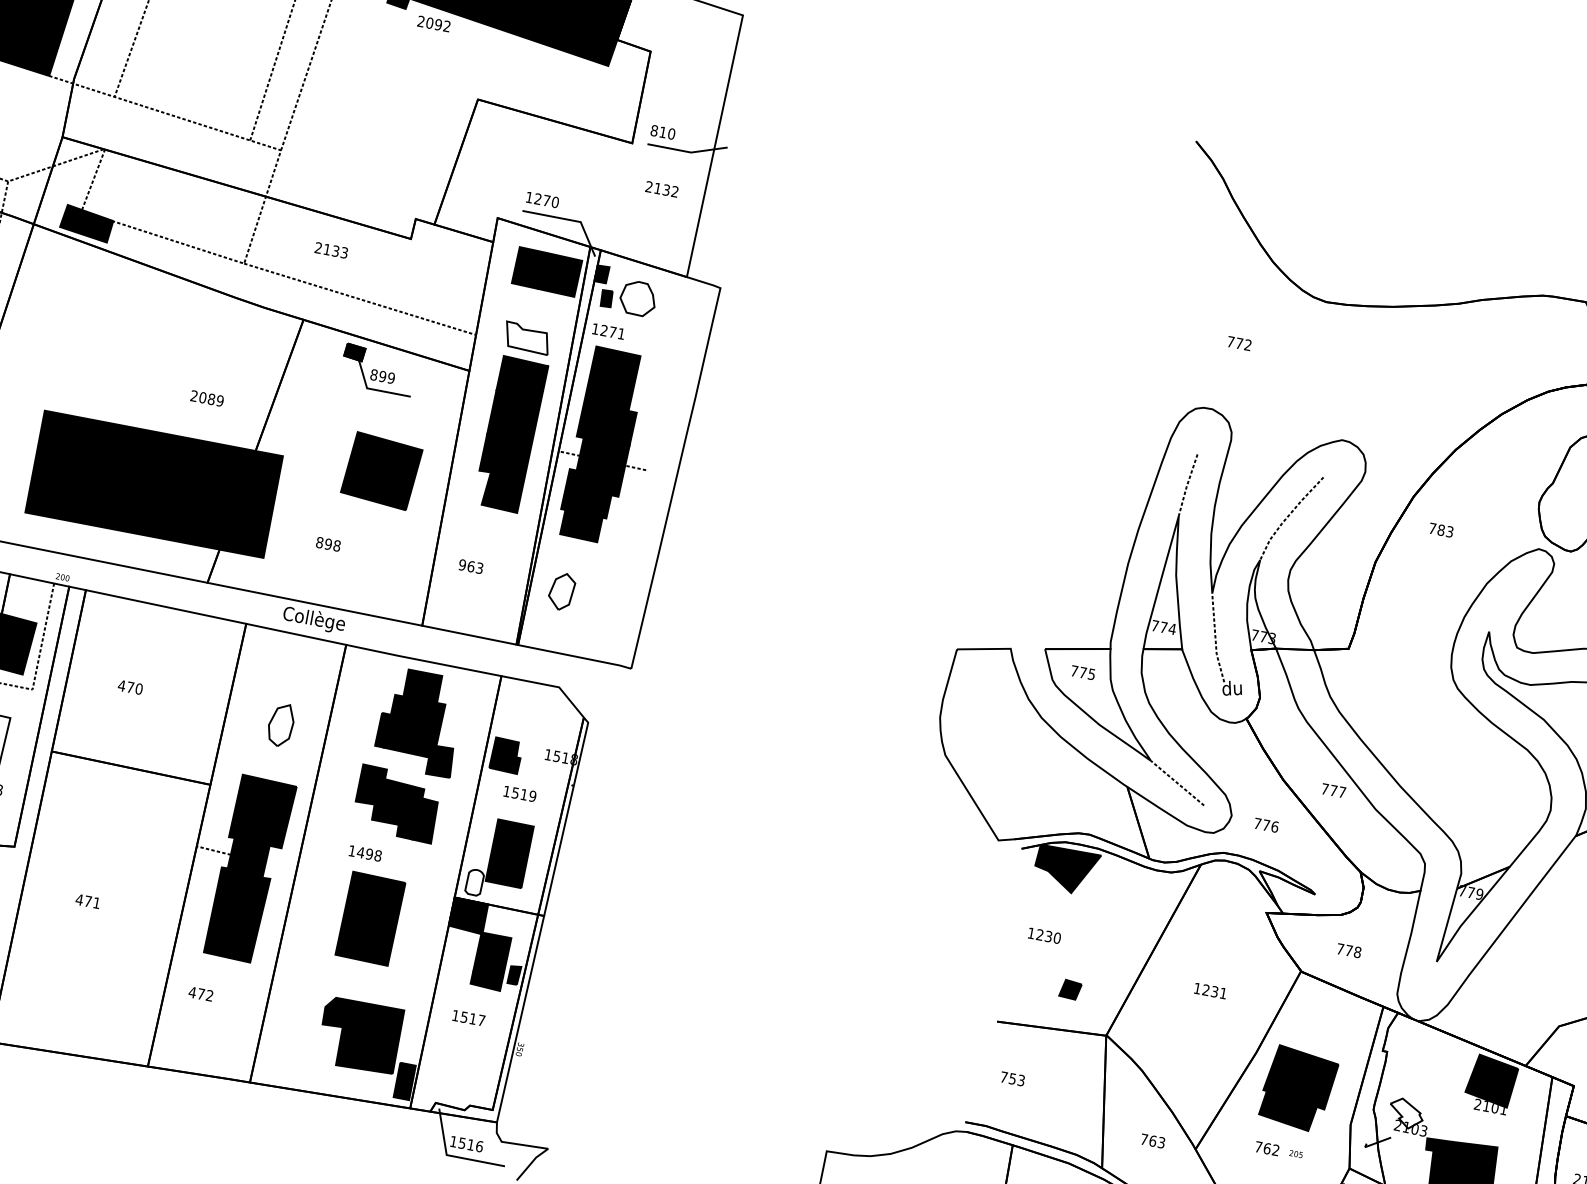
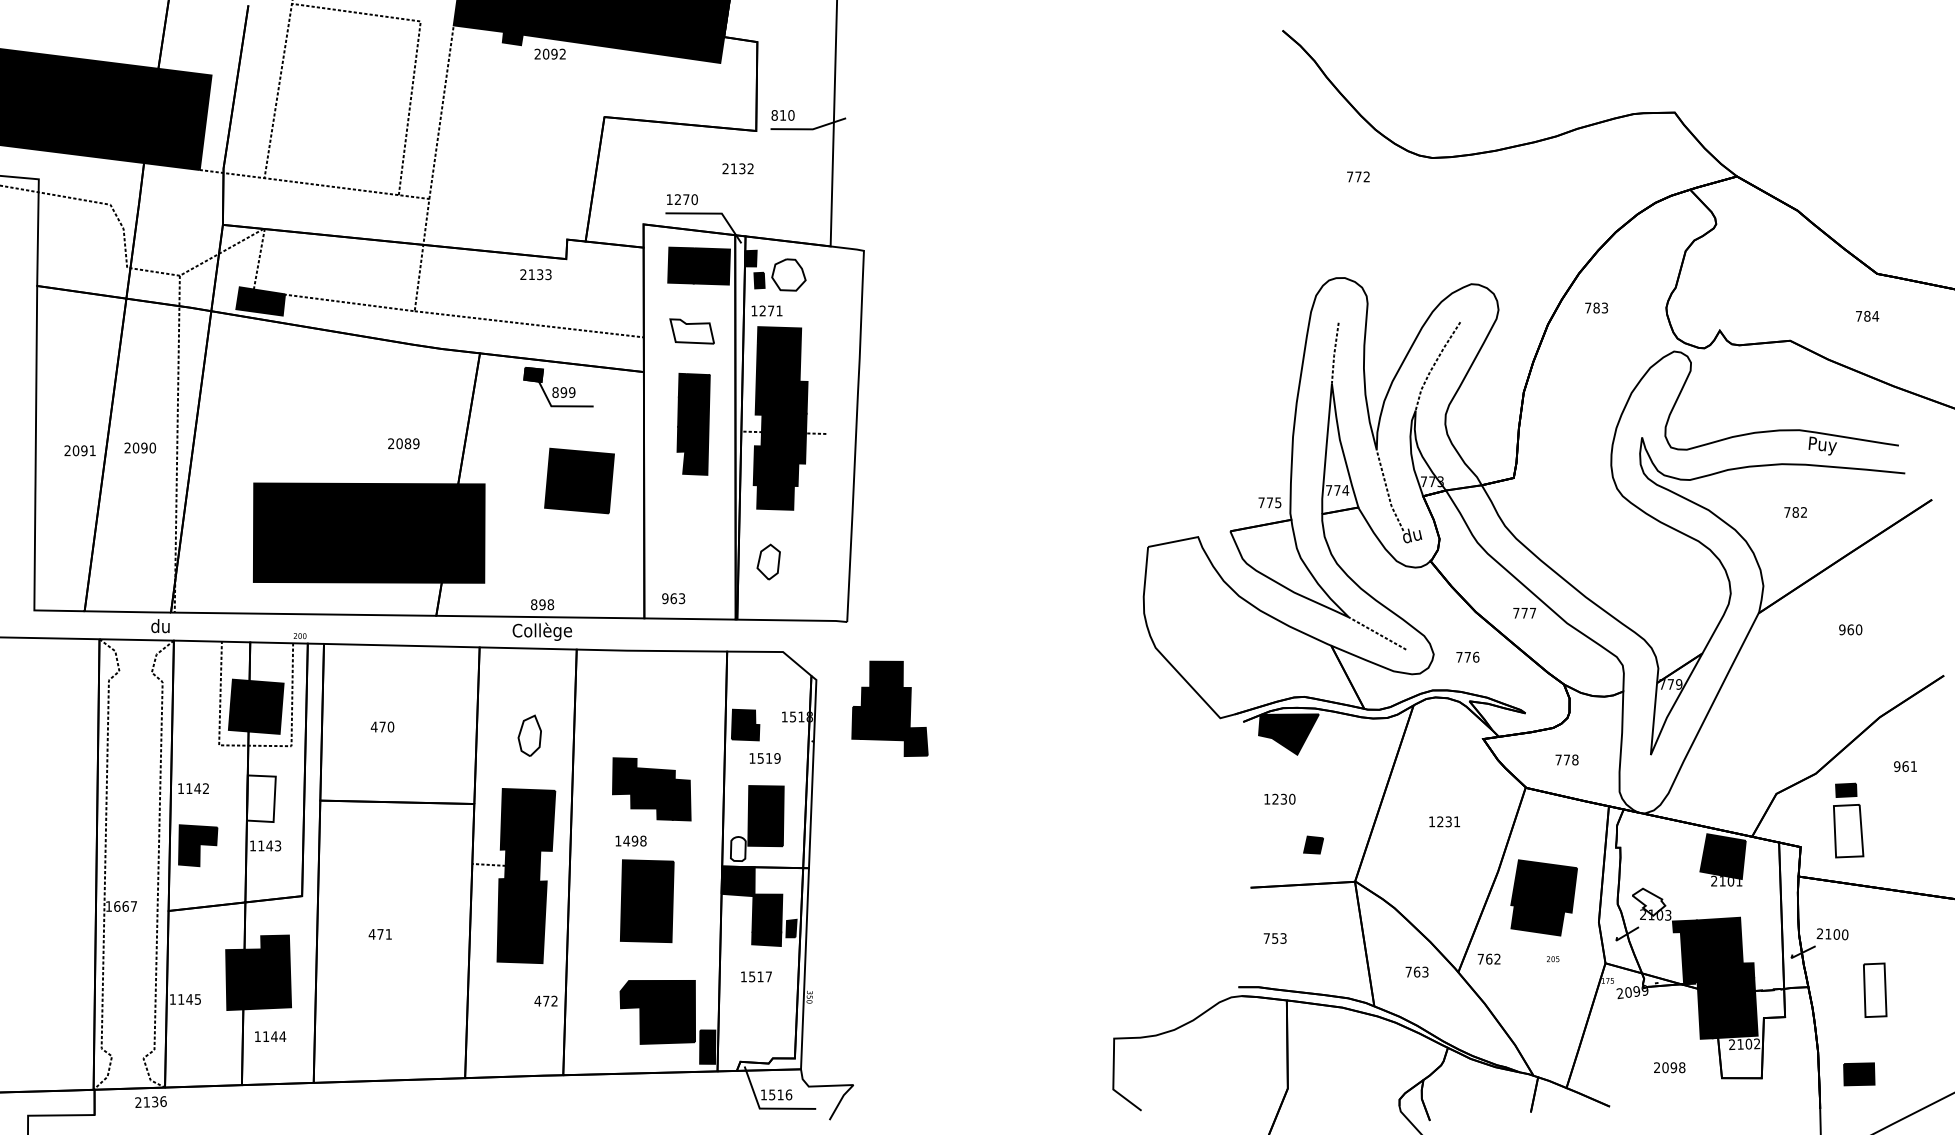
text: (661, 188) -> (737, 168), moved
text: (331, 250) -> (535, 274), moved
text: (1239, 343) -> (1358, 176), moved
part: (510, 434) -> (693, 424), size x0.7
text: (1441, 529) -> (1596, 307), moved
text: (328, 544) -> (542, 604), moved
text: (470, 566) -> (673, 598), moved
text: (1082, 672) -> (1269, 502), moved
part: (419, 721) -> (889, 708), moved
text: (200, 993) -> (545, 1000), moved
text: (1266, 1147) -> (1488, 958), moved

